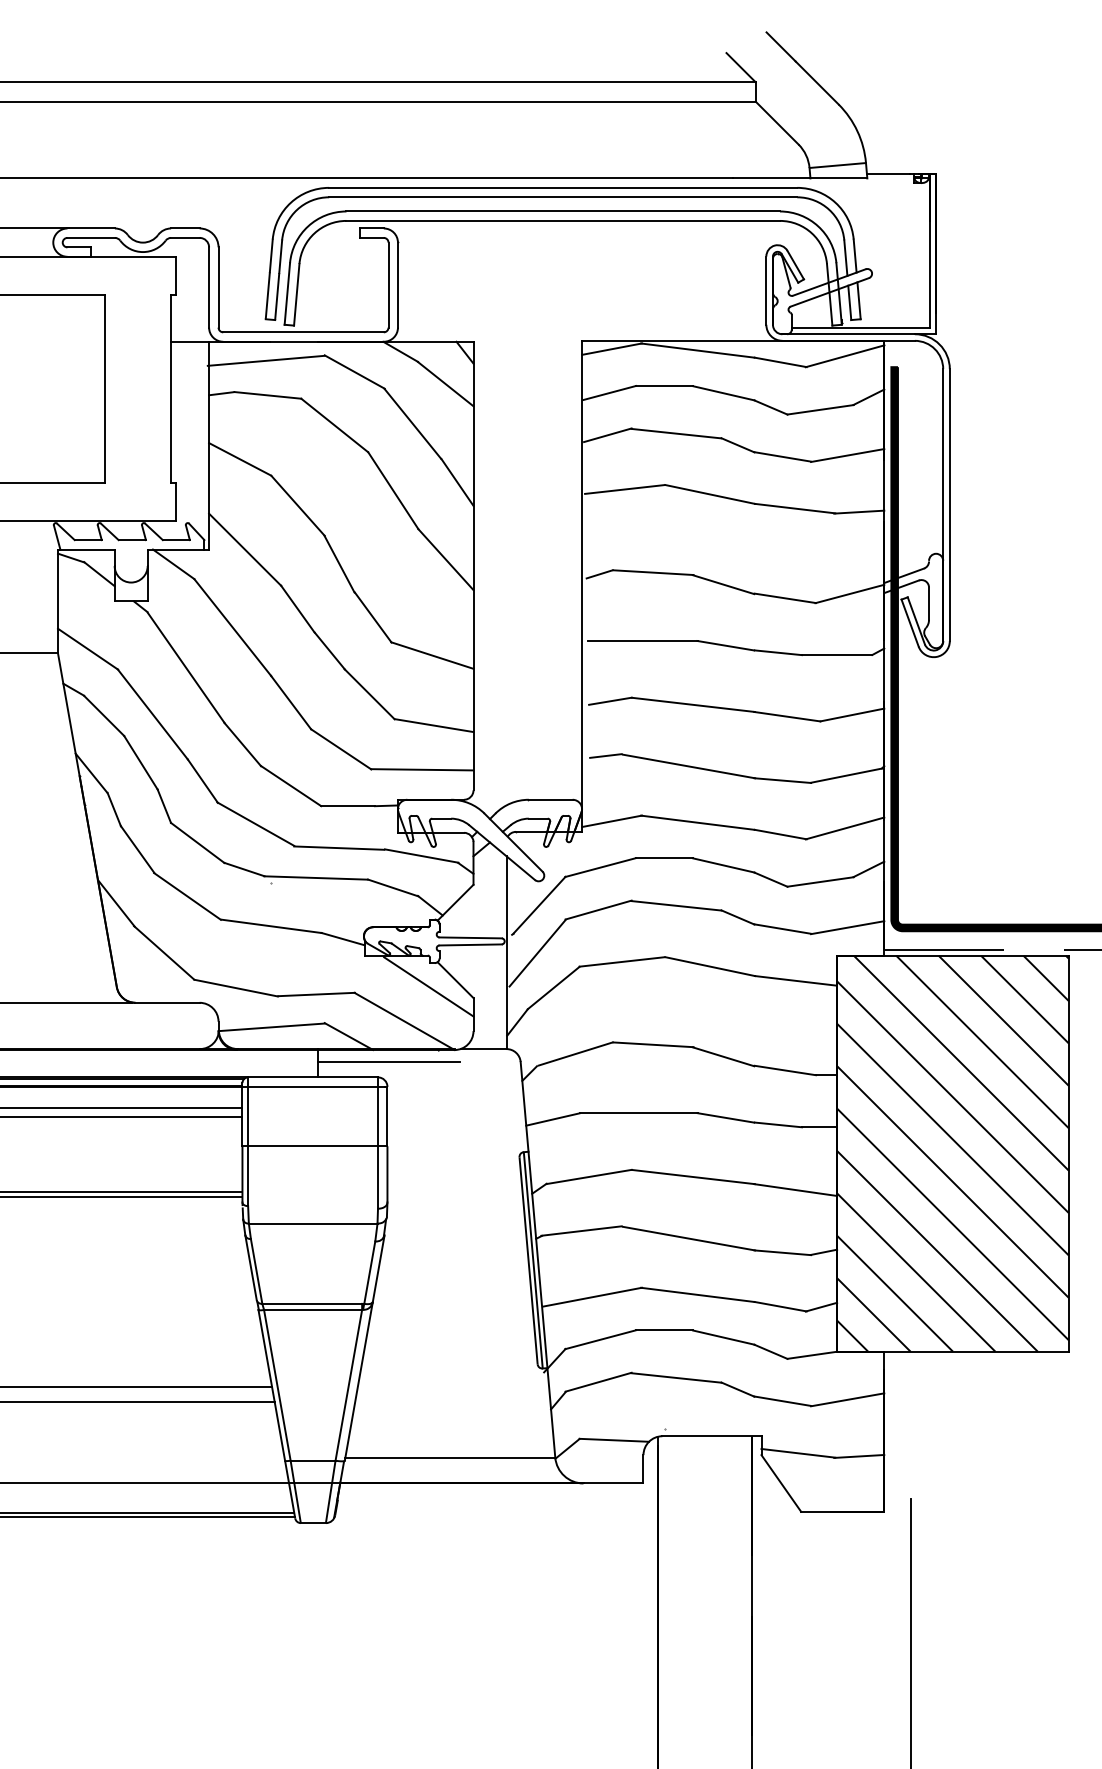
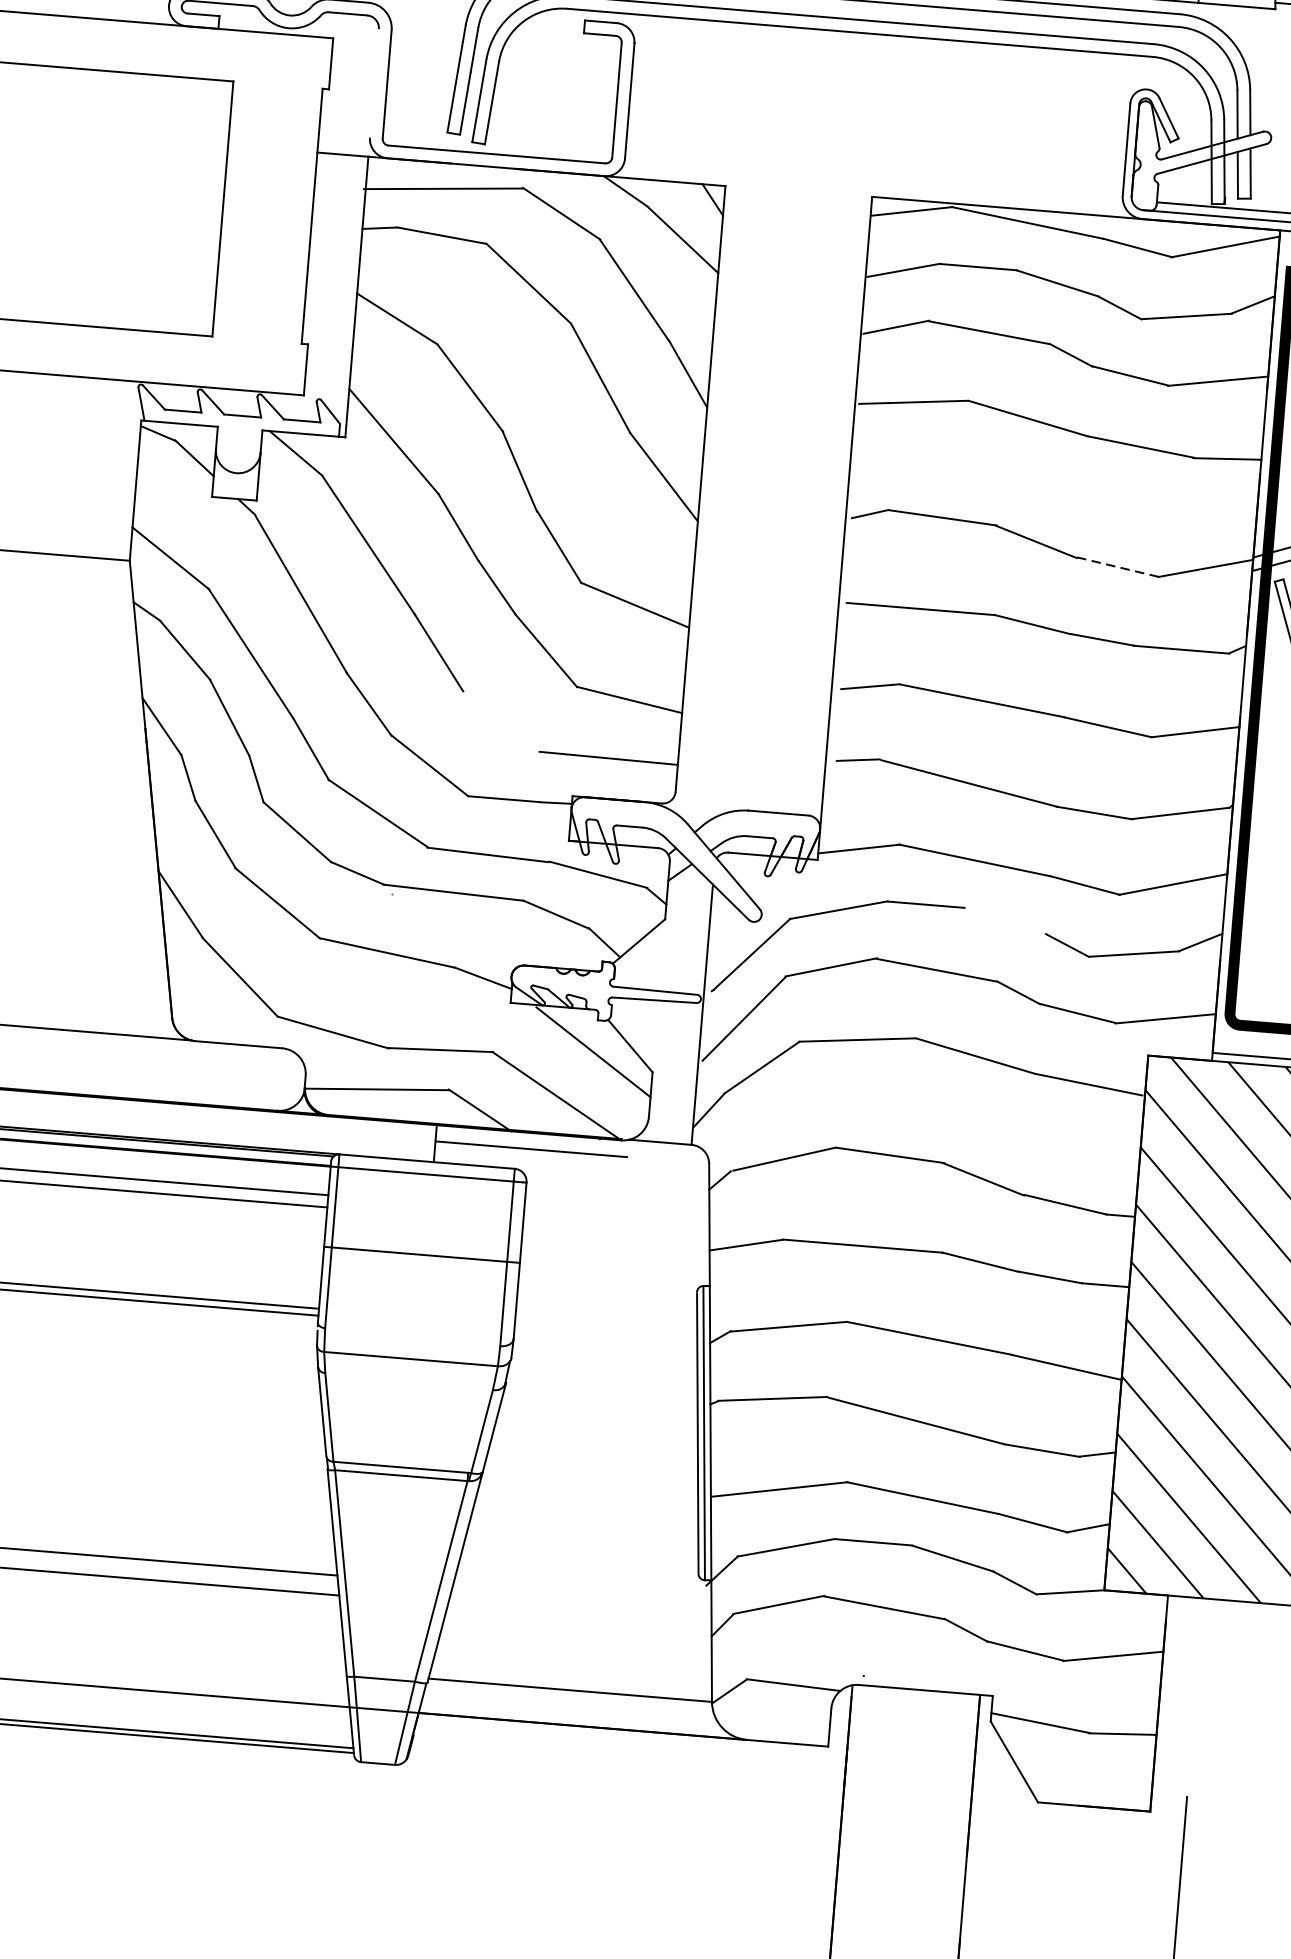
line: (209, 287) -> (374, 83), removed
line: (785, 598) -> (1118, 567), solid -> dashed
line: (341, 749) -> (501, 721), removed
line: (723, 865) -> (1004, 921), removed

